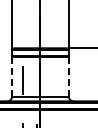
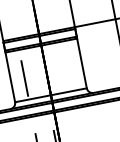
line: (12, 77) -> (11, 77), dashed -> solid
line: (68, 77) -> (81, 64), dashed -> solid

